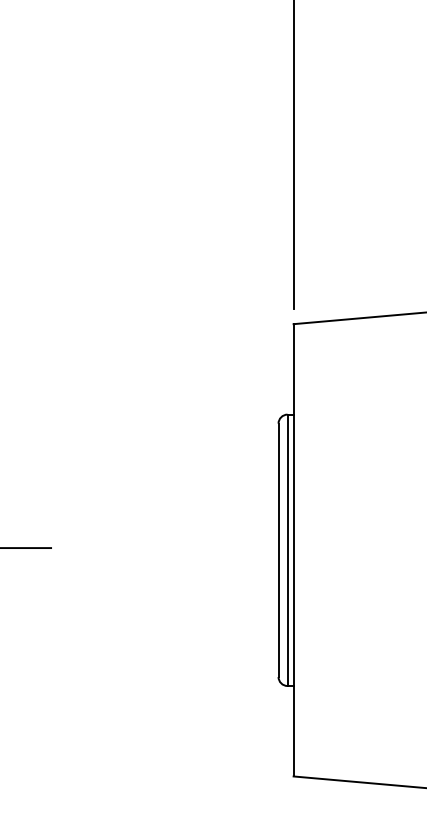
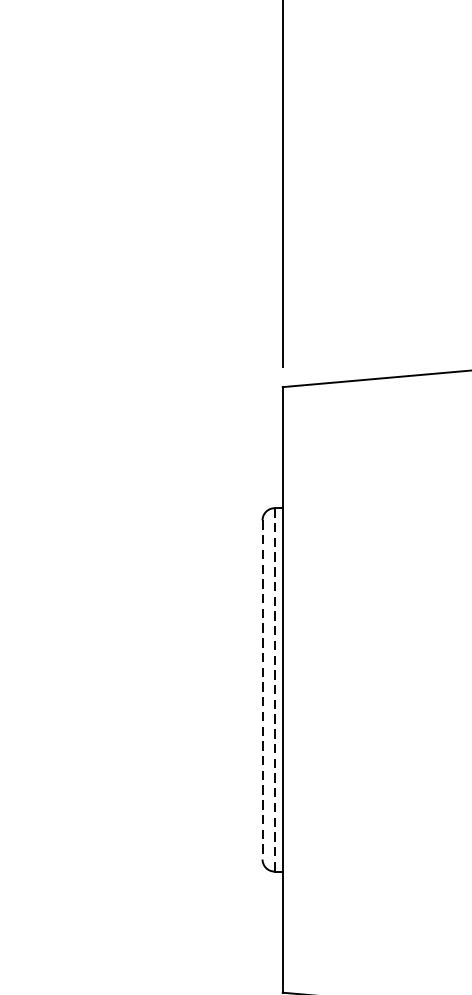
line: (278, 550) -> (262, 690), solid -> dashed
line: (287, 550) -> (274, 690), solid -> dashed

